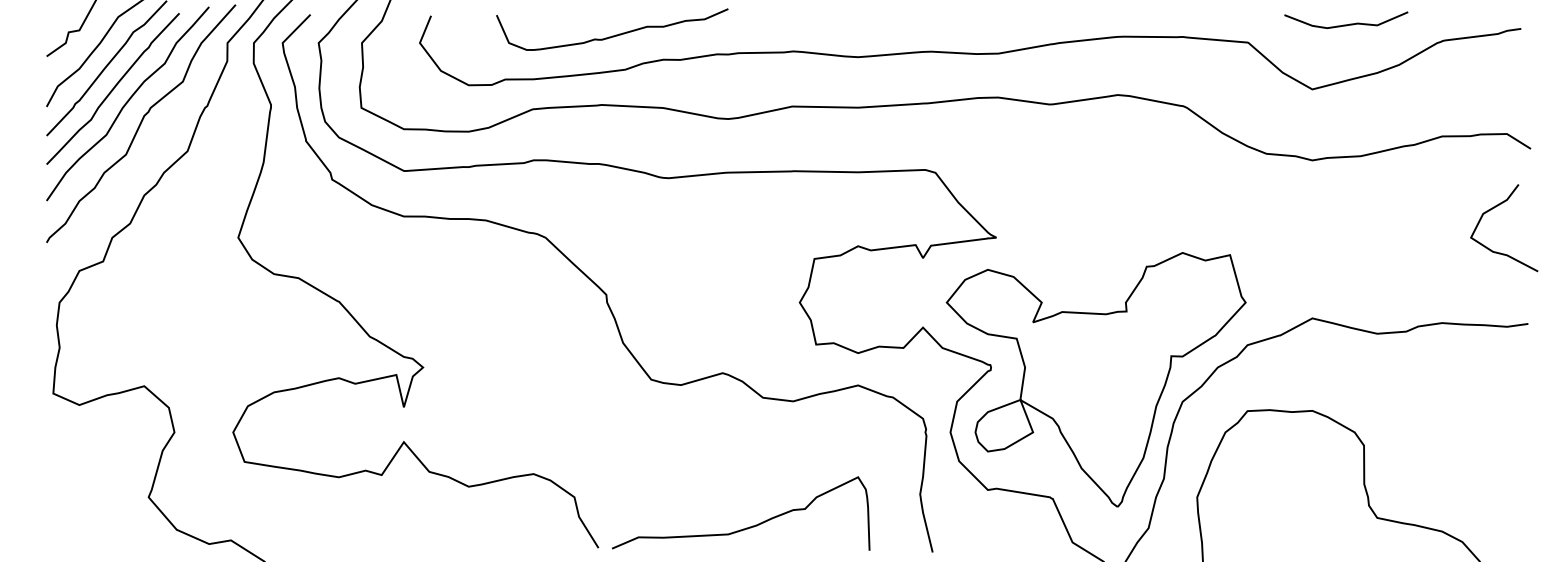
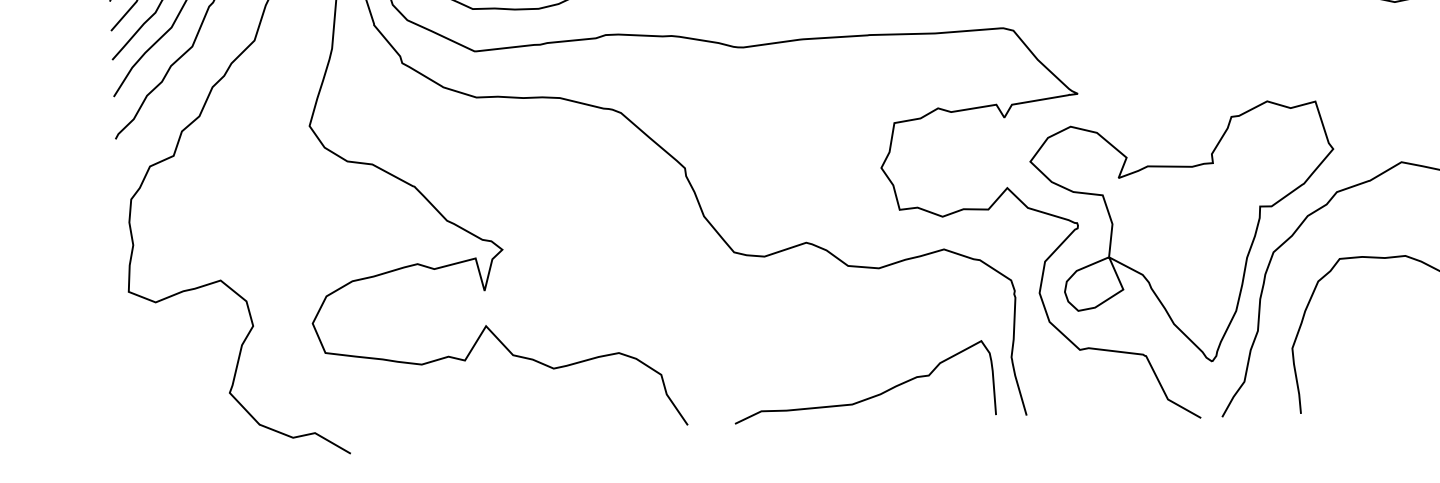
curve: (746, 527) -> (870, 396), moved

